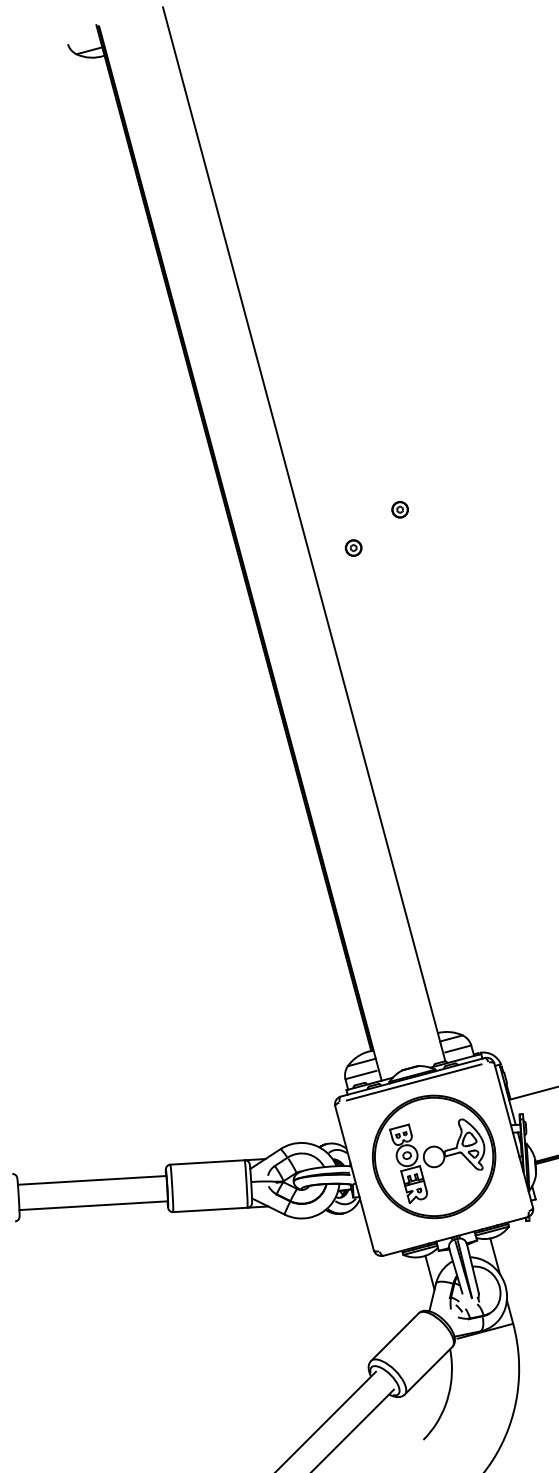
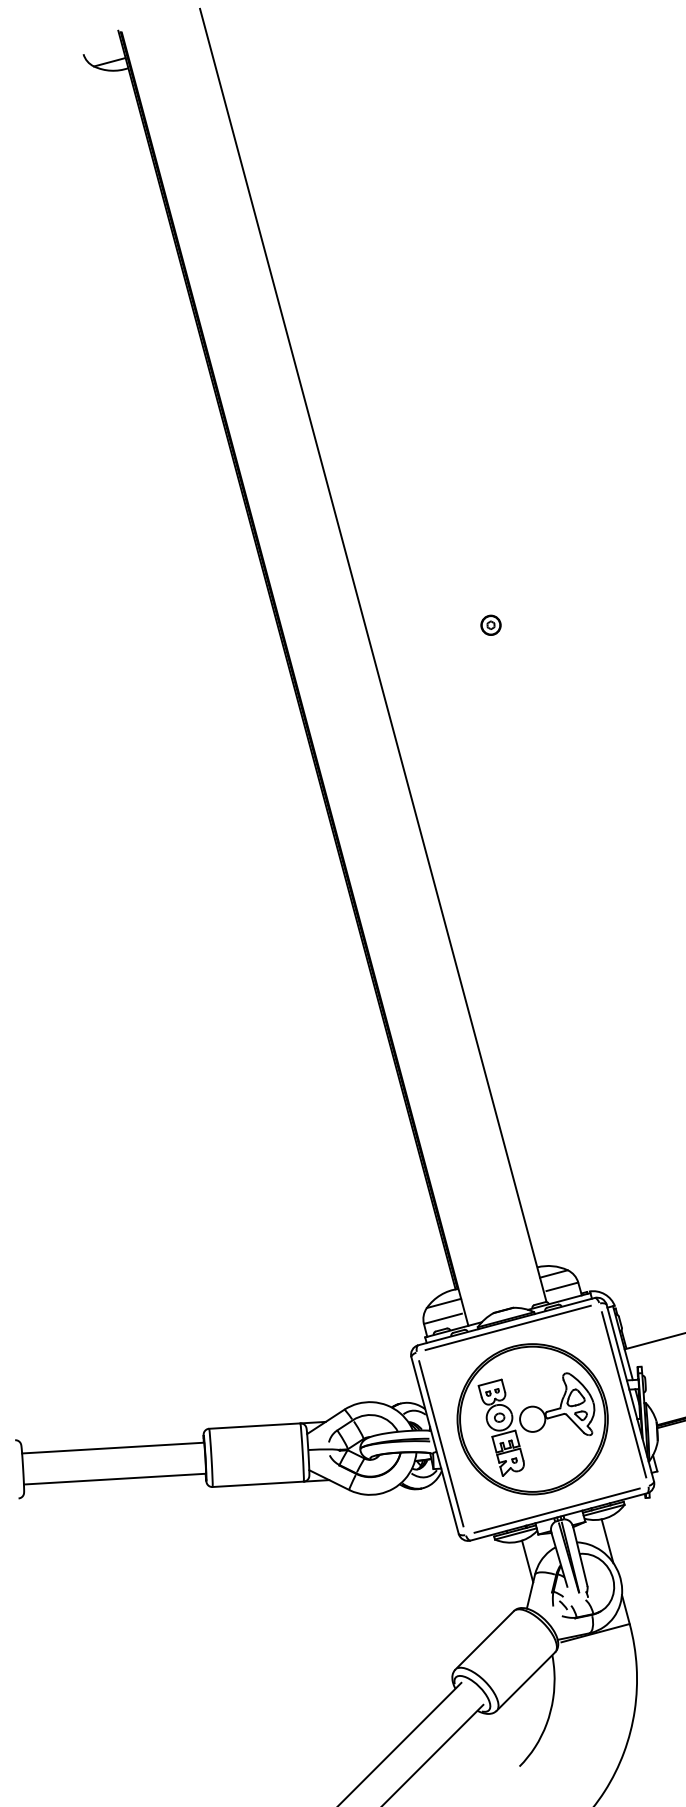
part: (353, 547) -> (433, 671), removed
line: (508, 1136) -> (623, 1394), added
line: (359, 1176) -> (441, 1443), added
line: (453, 1231) -> (556, 1510), added

